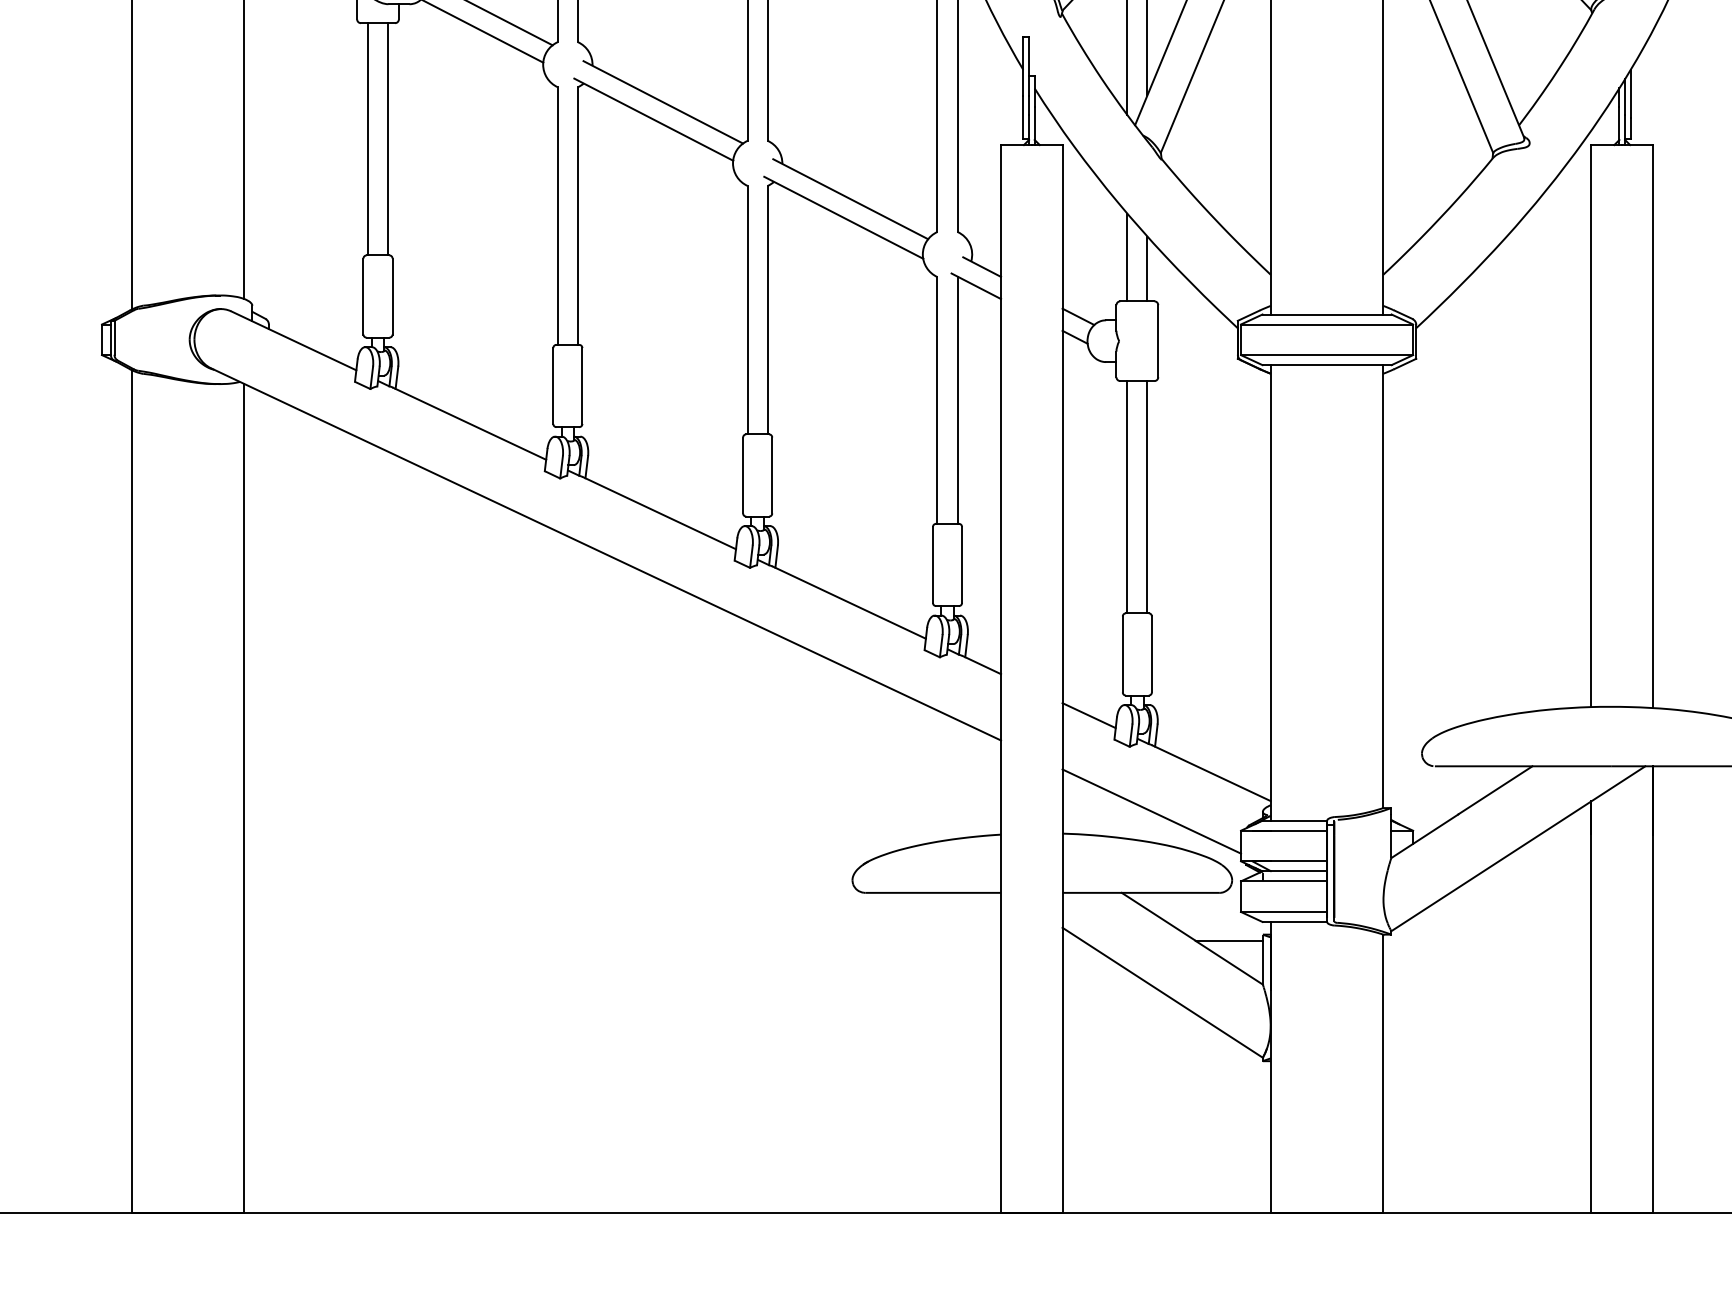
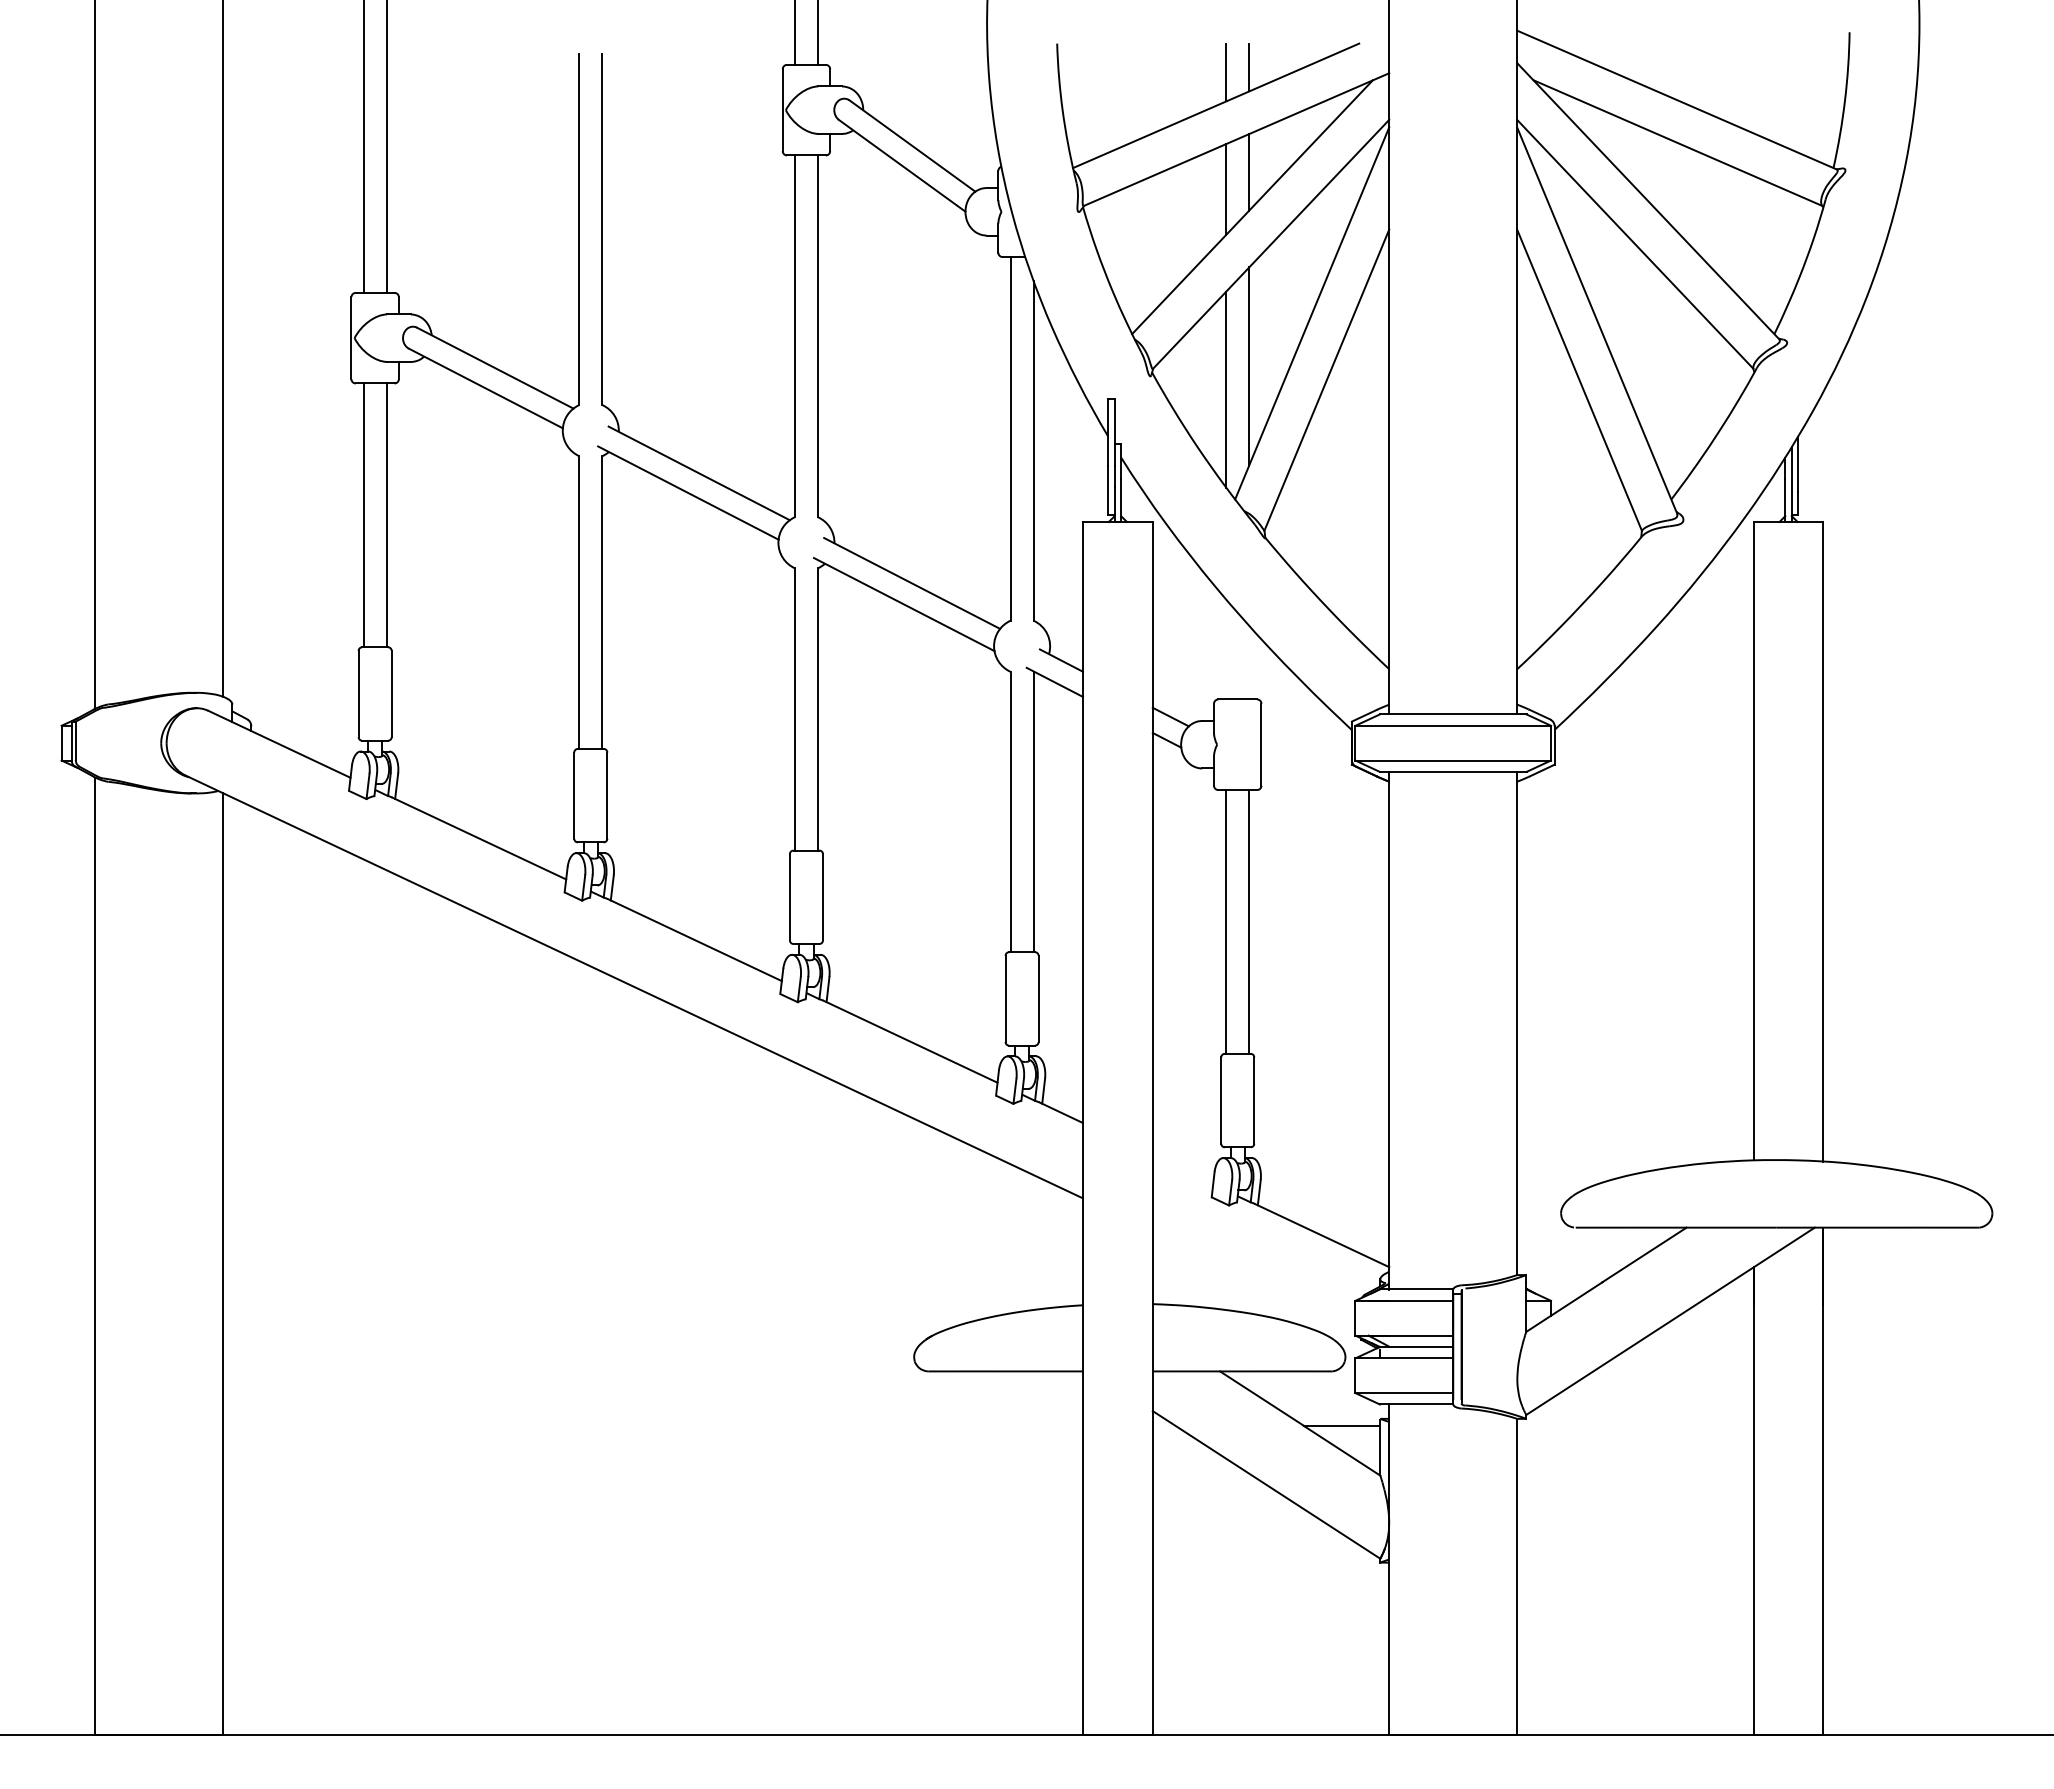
line: (1127, 257) -> (1226, 649), removed
line: (1147, 268) -> (1249, 662), removed
line: (1088, 715) -> (1182, 1169), removed
line: (1151, 811) -> (1253, 1278), removed

